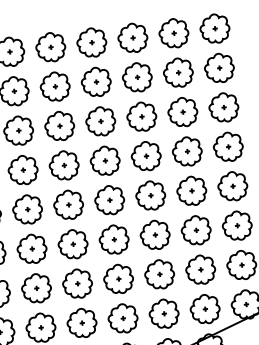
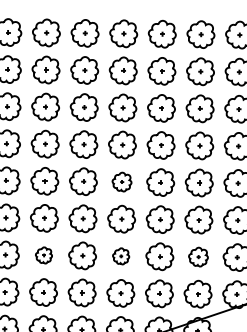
part: (109, 199) -> (121, 181), size x0.7
part: (200, 269) -> (198, 256), size x0.7
part: (117, 279) -> (120, 256), size x0.6
part: (36, 288) -> (43, 255), size x0.6

